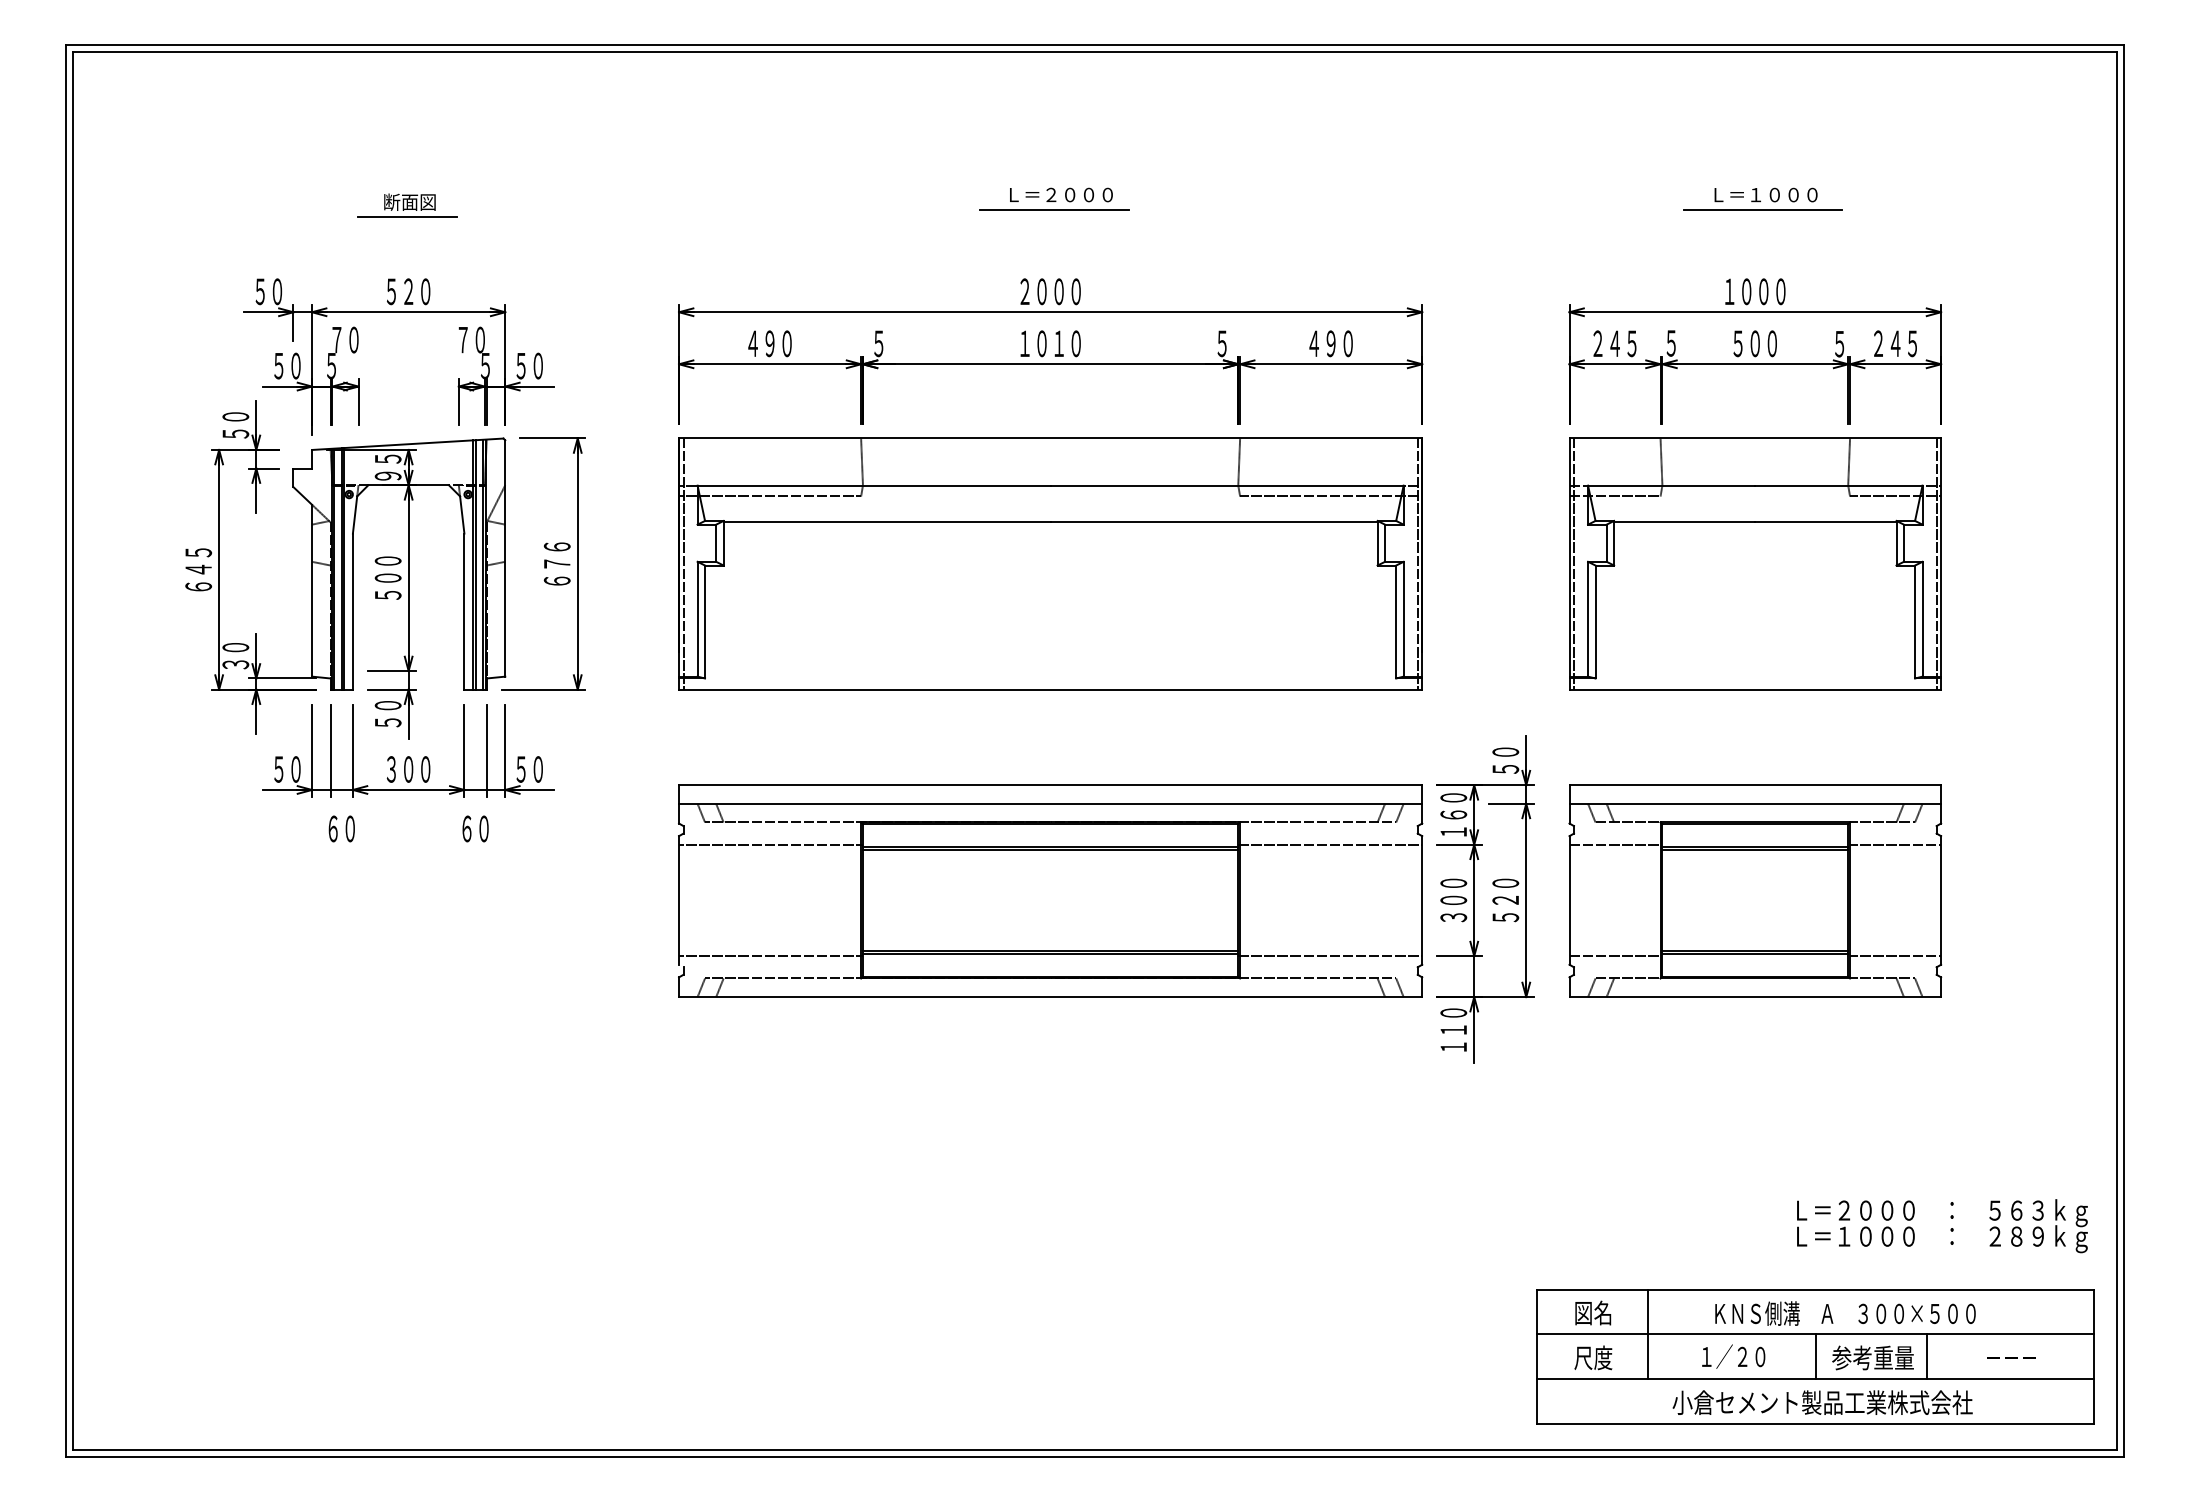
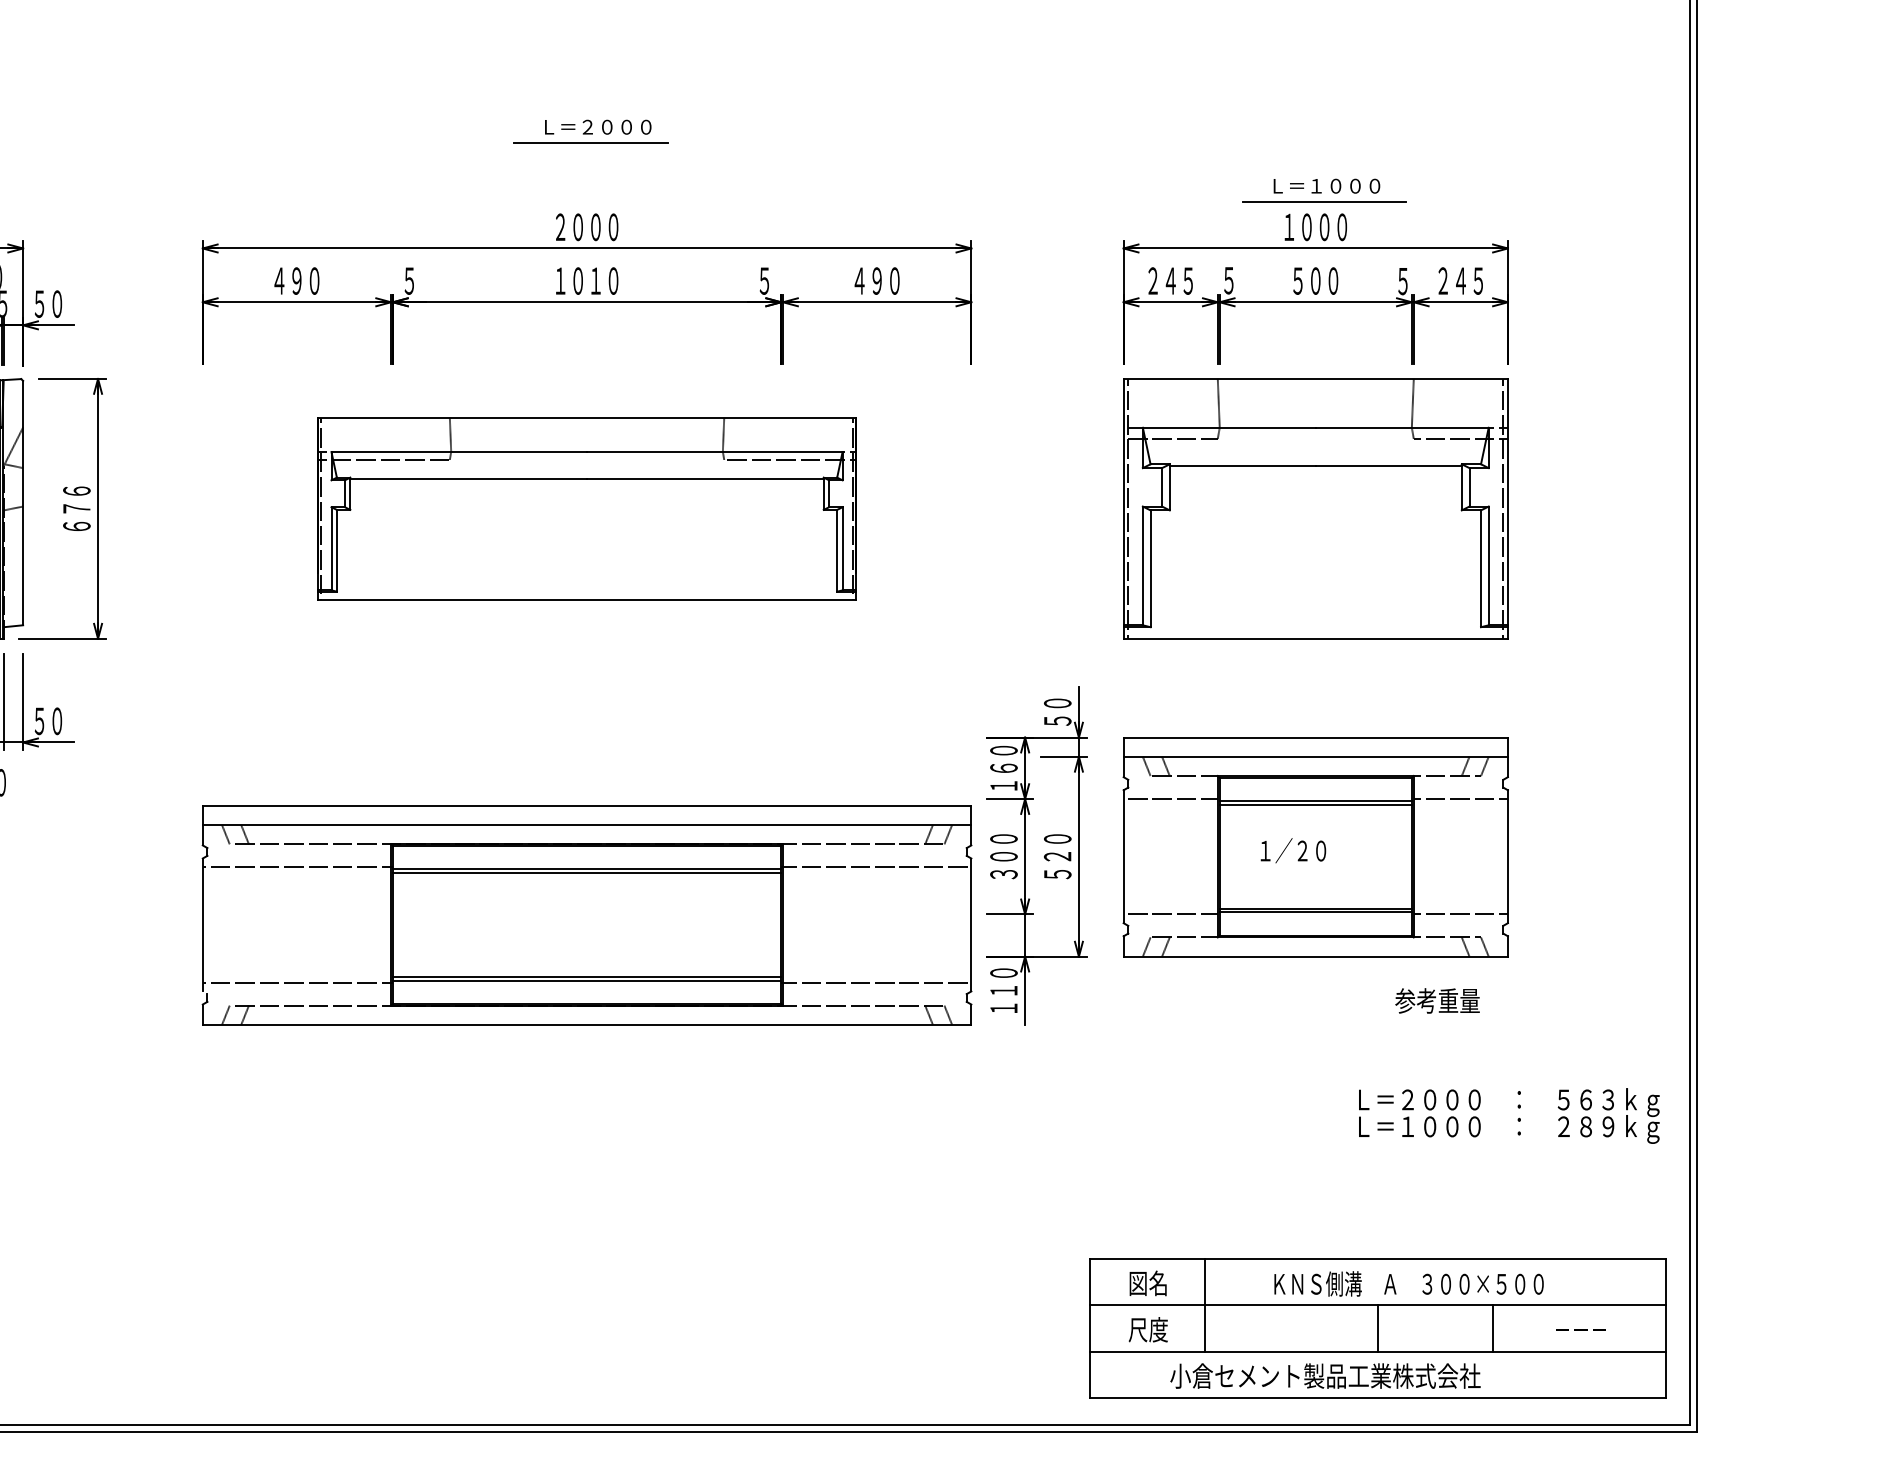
part: (1762, 198) -> (1323, 189), moved
part: (1050, 563) -> (586, 508), size x0.7
part: (1050, 890) -> (586, 914), moved
text: (1942, 1226) -> (1509, 1116), moved
text: (1733, 1356) -> (1293, 850), moved
text: (1872, 1357) -> (1436, 1000), moved
text: (1822, 1402) -> (1325, 1375), moved

